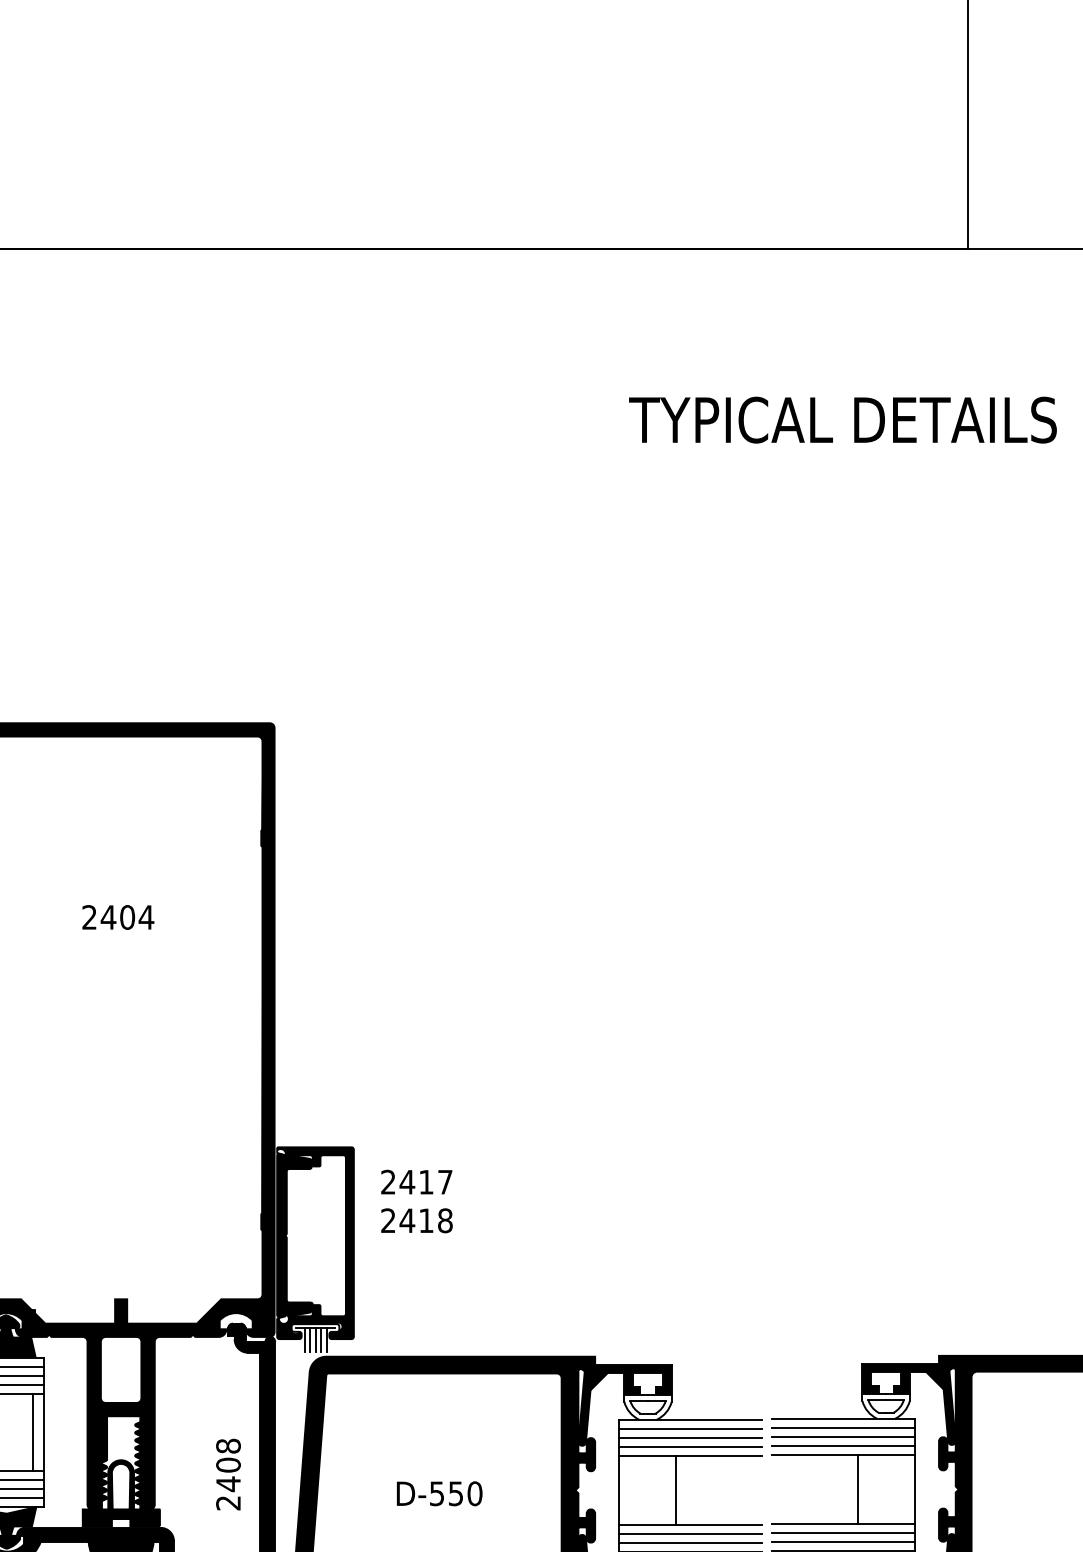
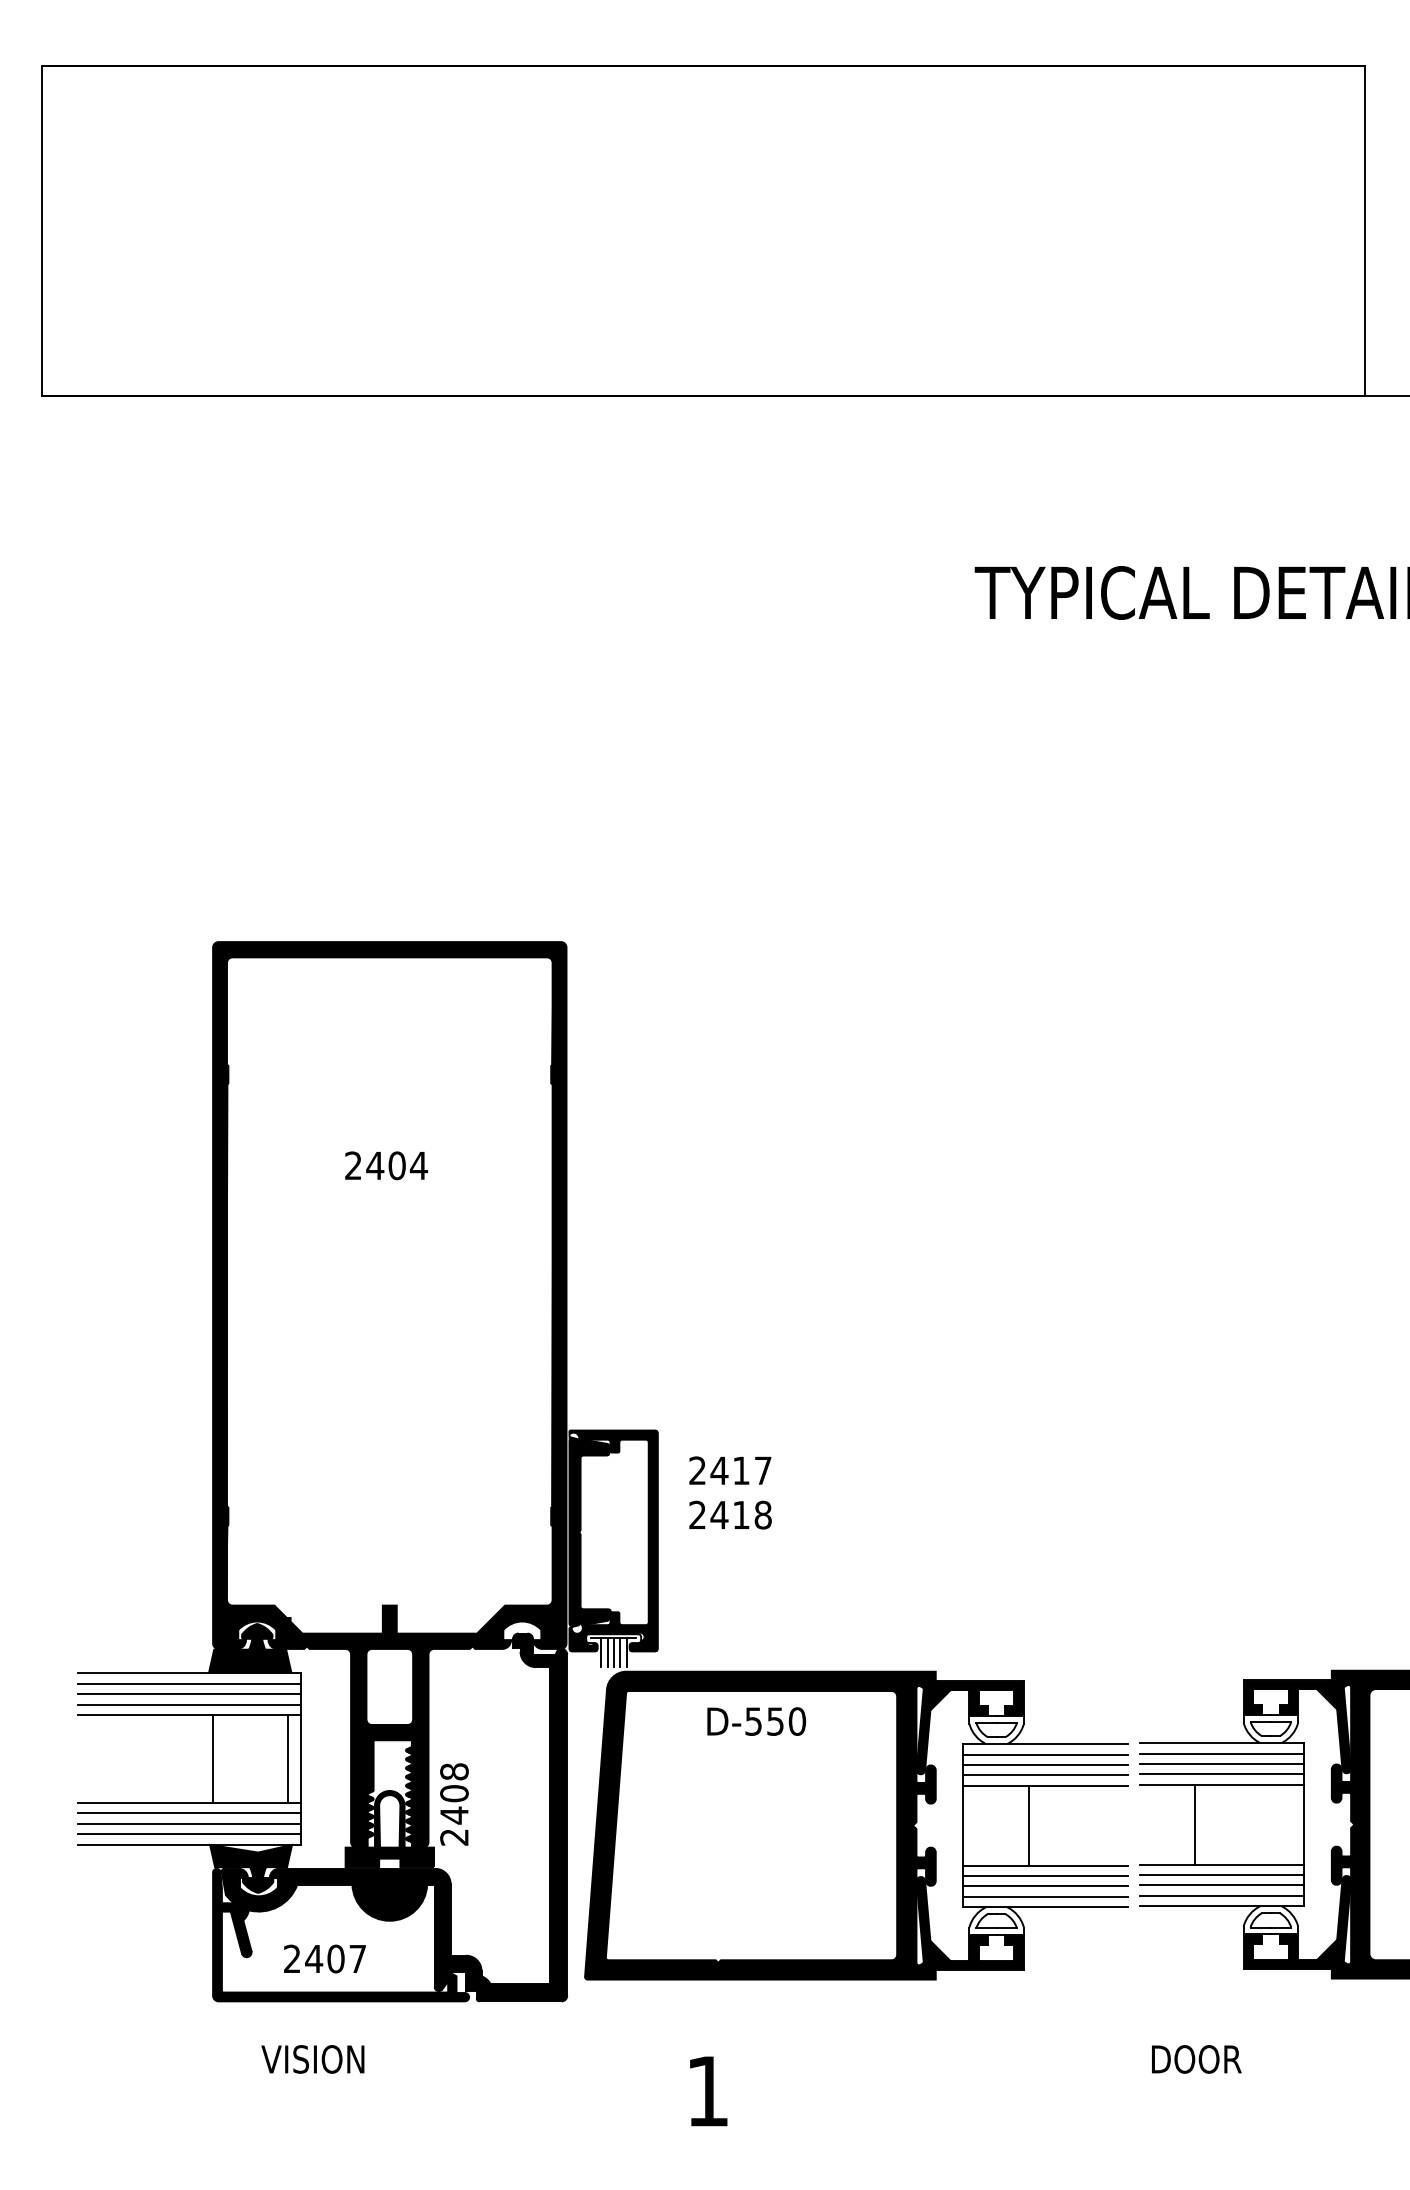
text: (228, 1474) -> (454, 1804), moved
line: (857, 1489) -> (1194, 1824), moved
text: (439, 1493) -> (756, 1721), moved

